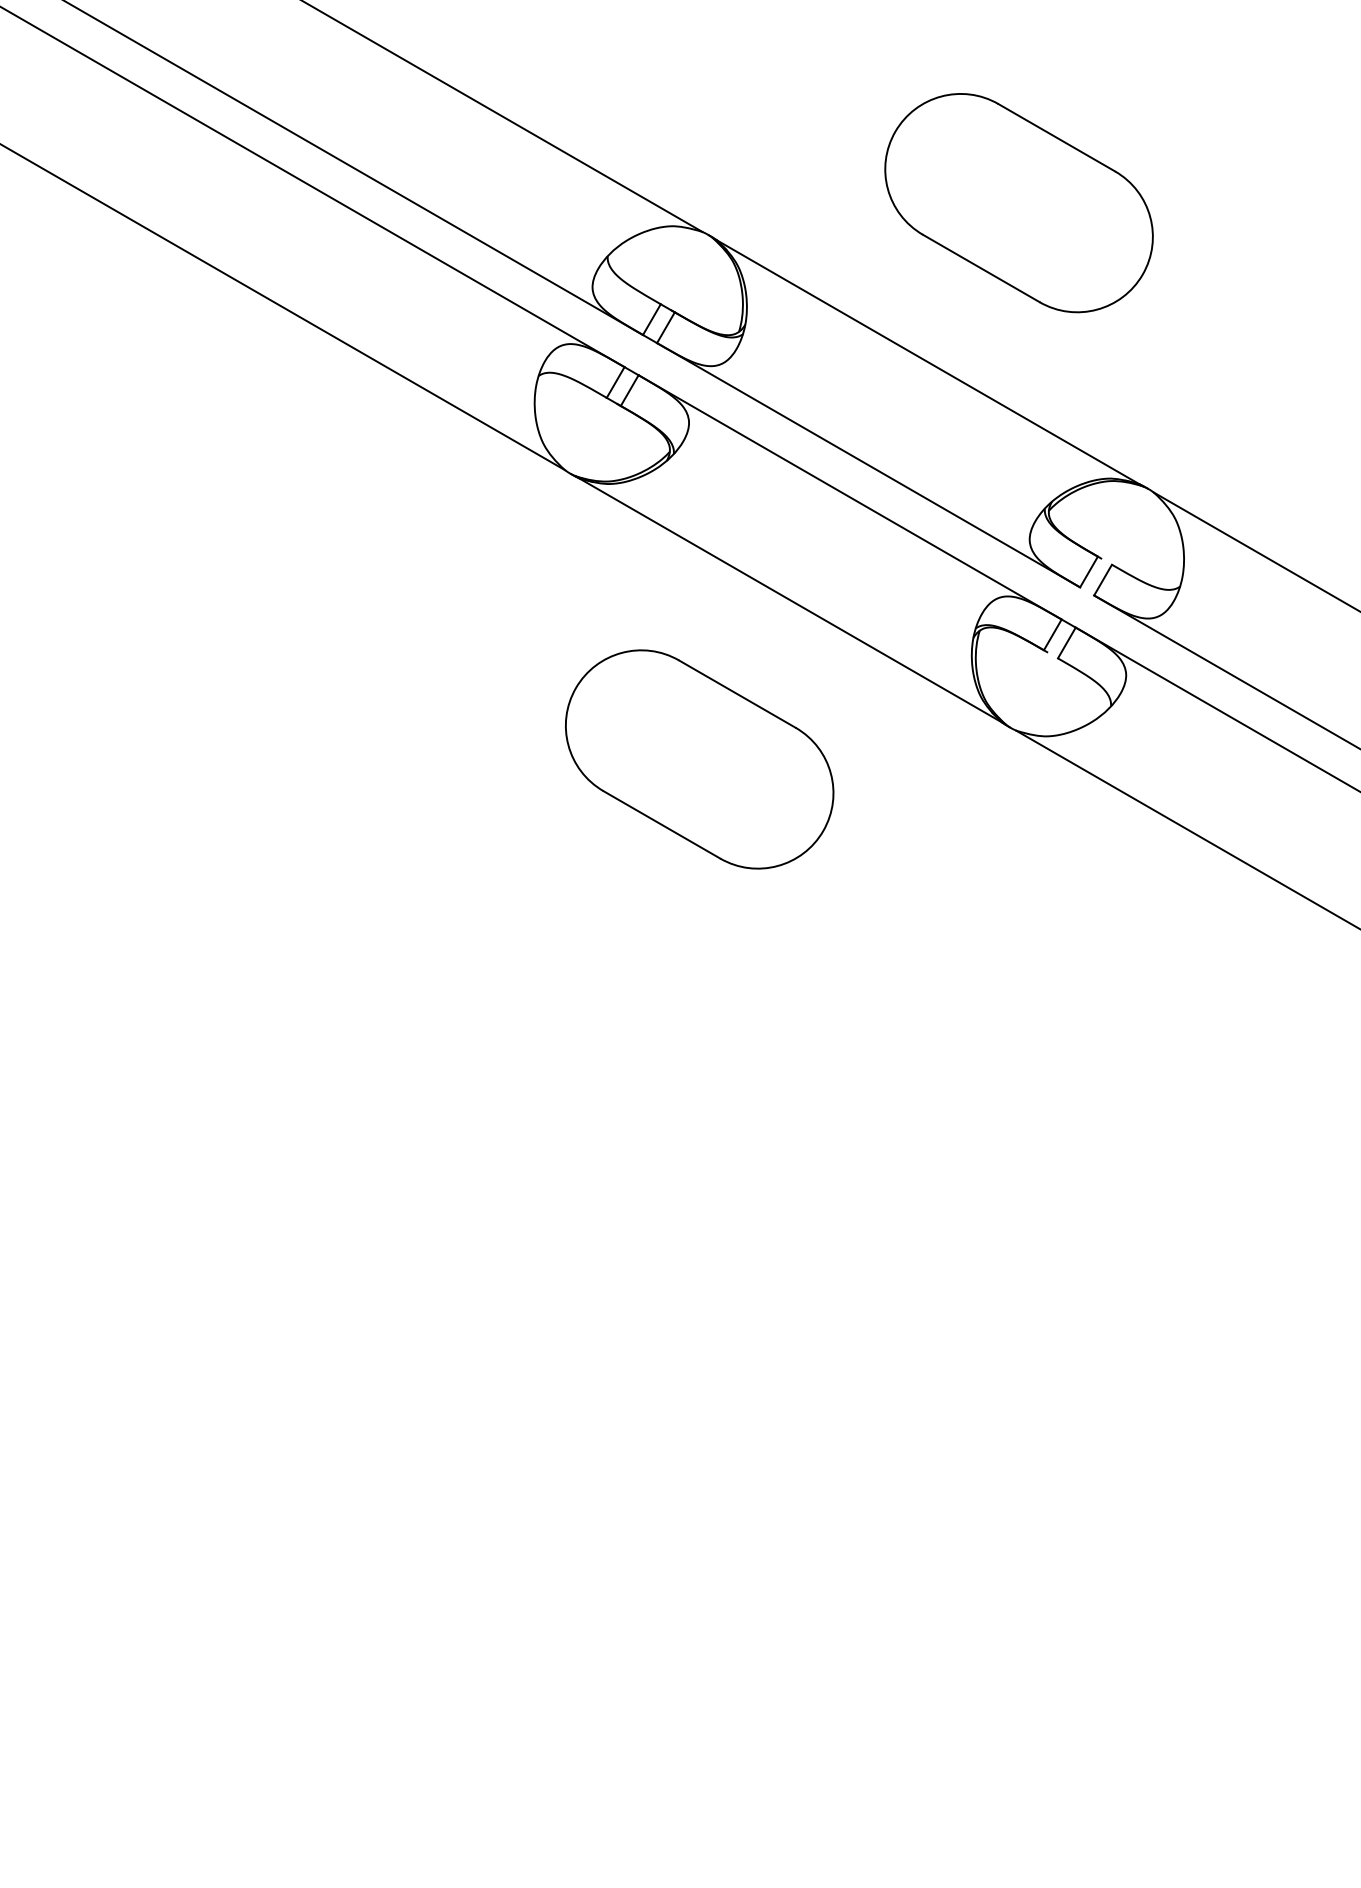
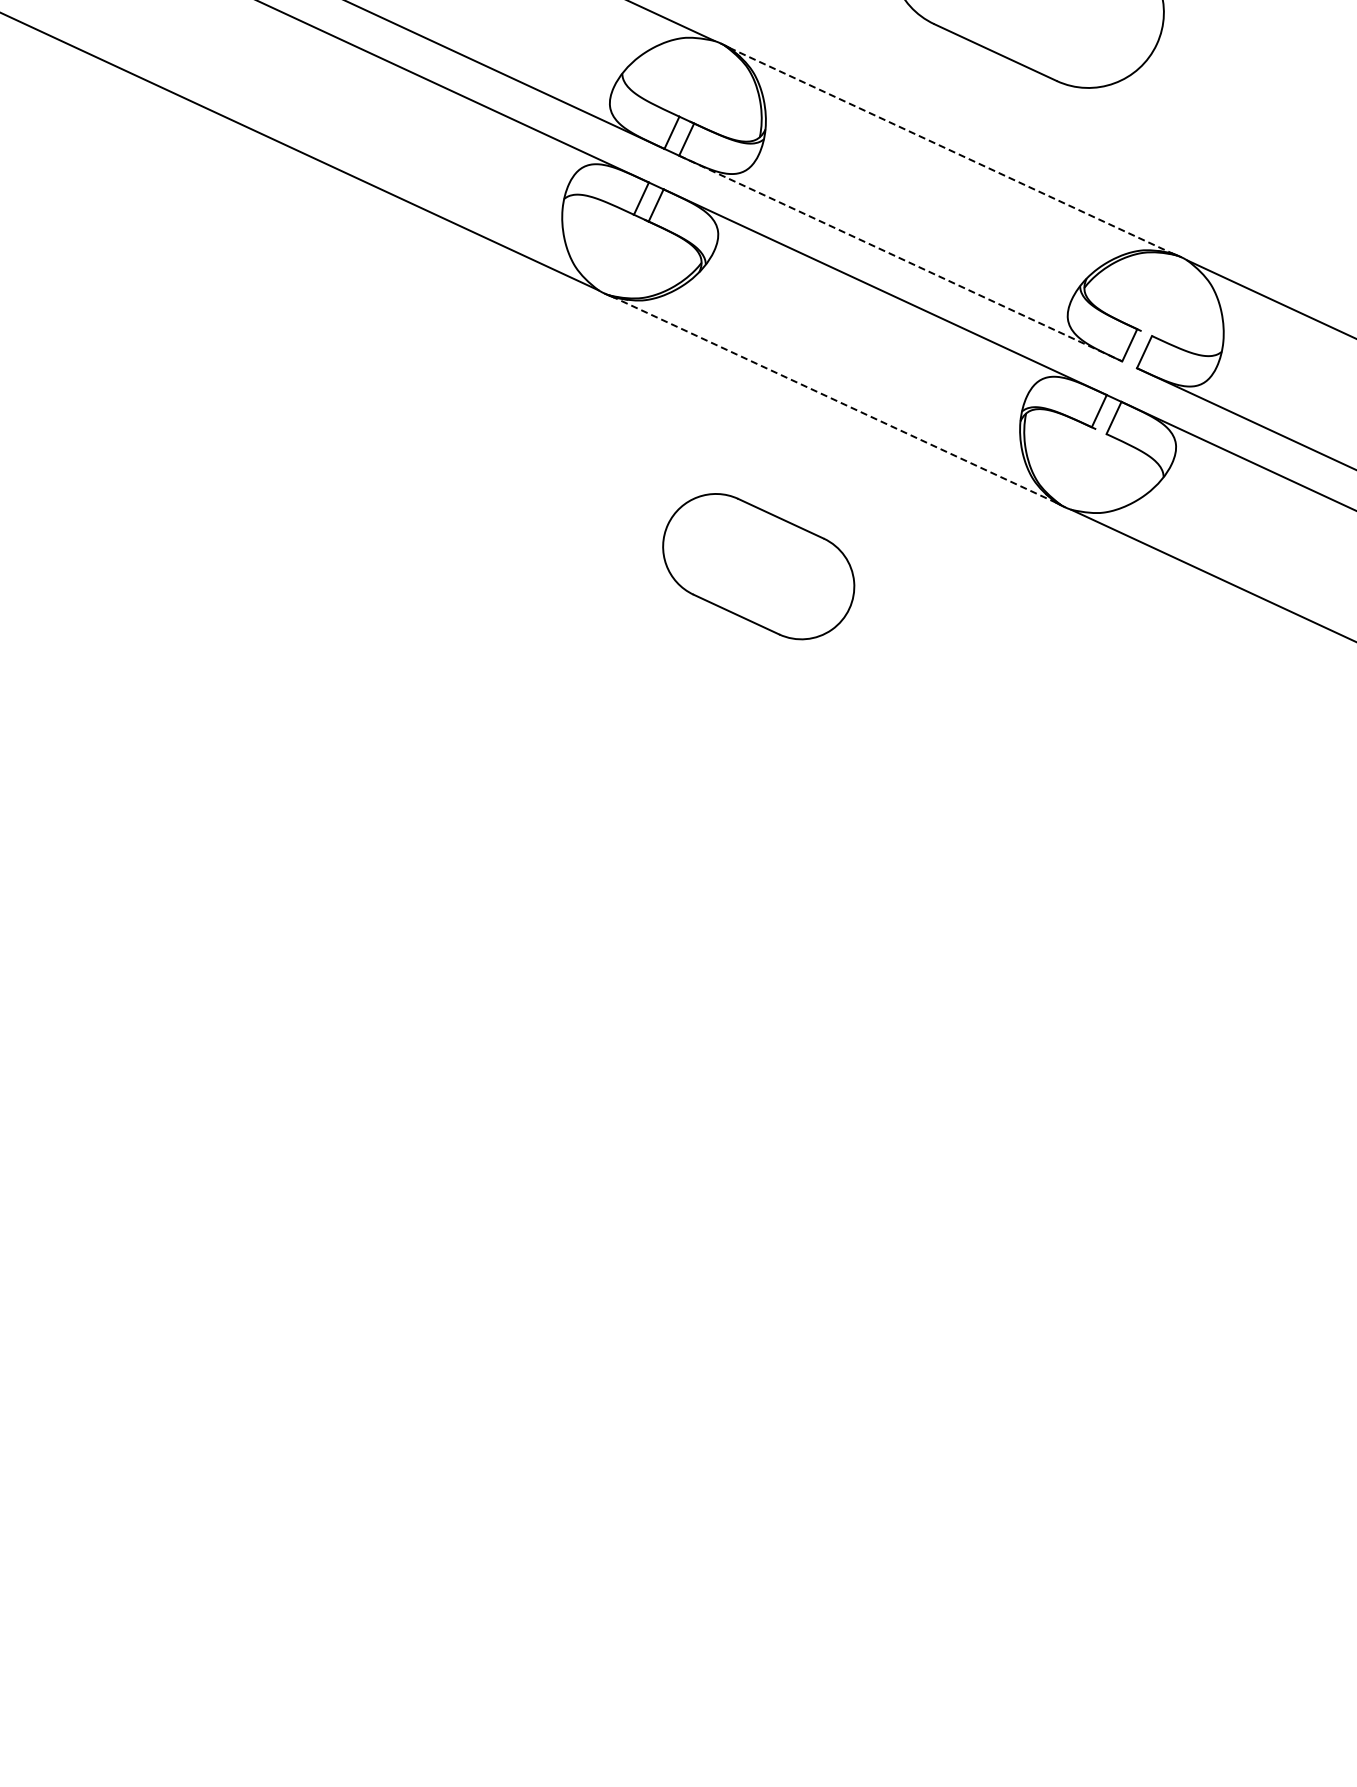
line: (928, 362) -> (951, 150), solid -> dashed
line: (869, 465) -> (901, 258), solid -> dashed
line: (790, 600) -> (834, 400), solid -> dashed
part: (699, 759) -> (758, 566), size x0.7

